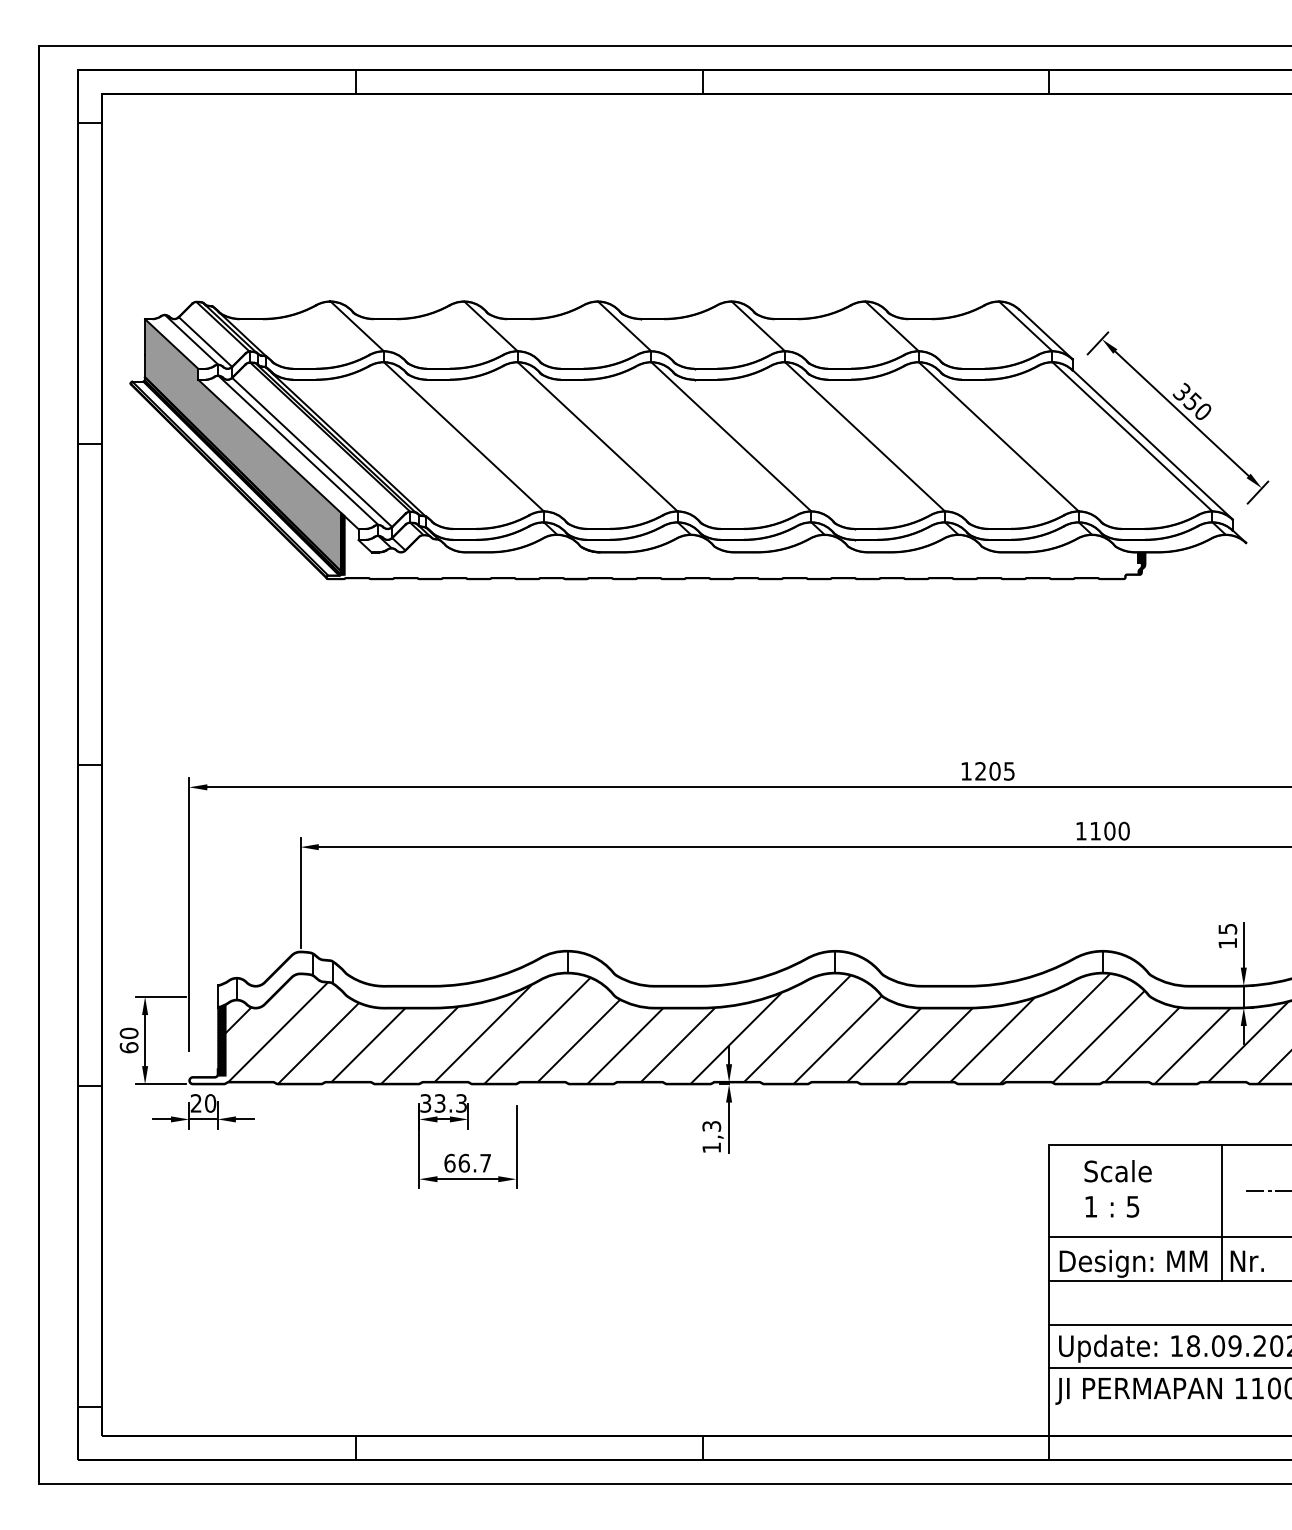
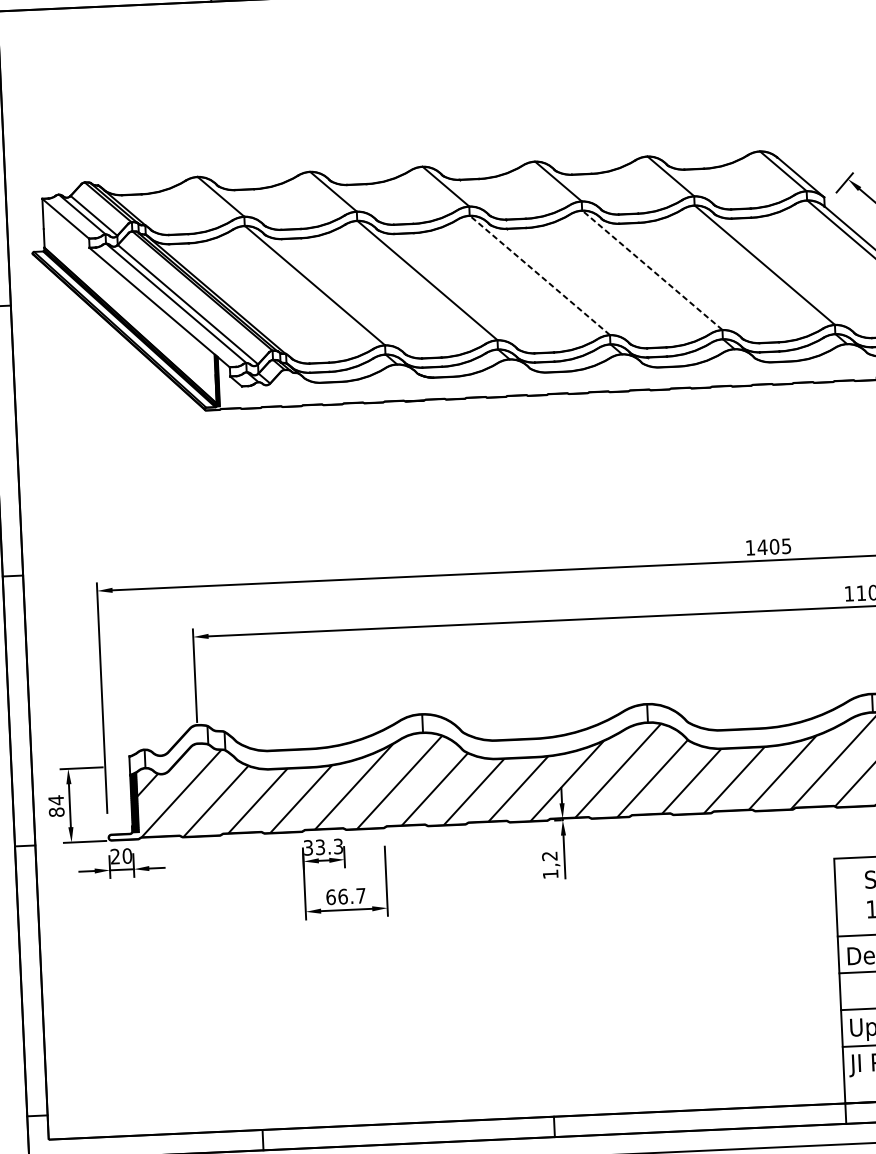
line: (730, 436) -> (539, 275), solid -> dashed
line: (864, 436) -> (651, 270), solid -> dashed
fill: (242, 445) -> (129, 301), removed
text: (980, 771) -> (762, 547), 1205 -> 1405
text: (128, 1040) -> (55, 806), 60 -> 84
text: (711, 1126) -> (549, 856), 1,3 -> 1,2

